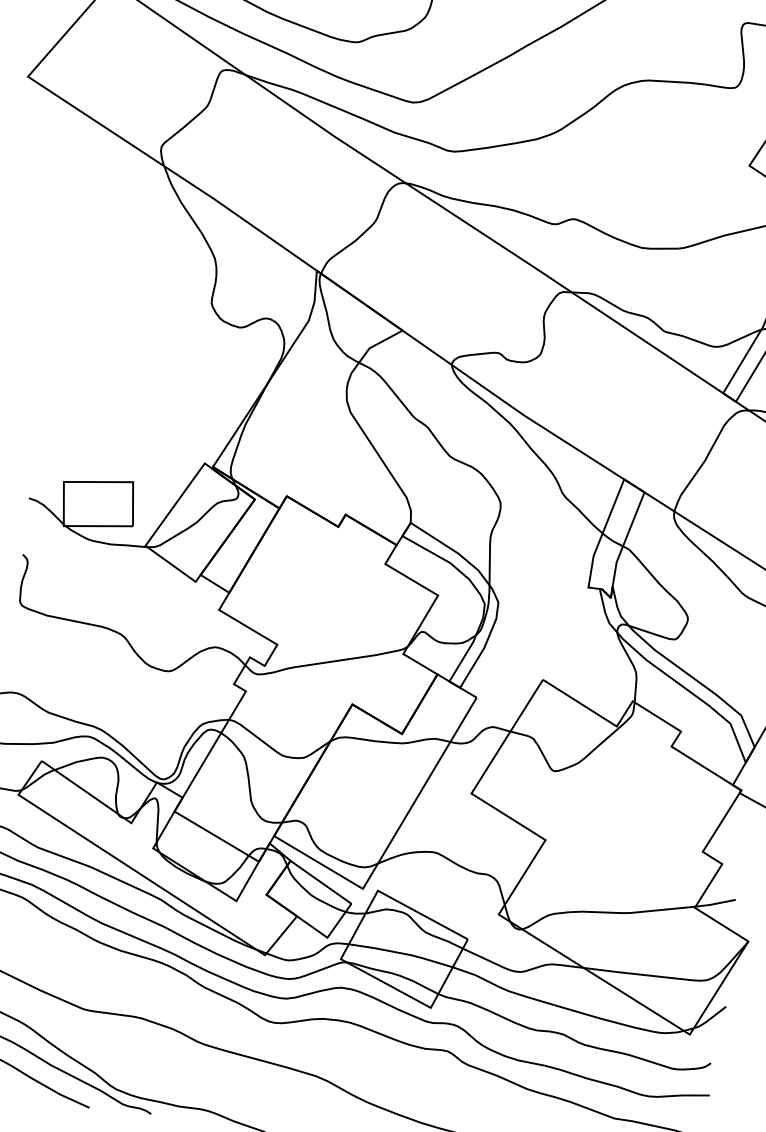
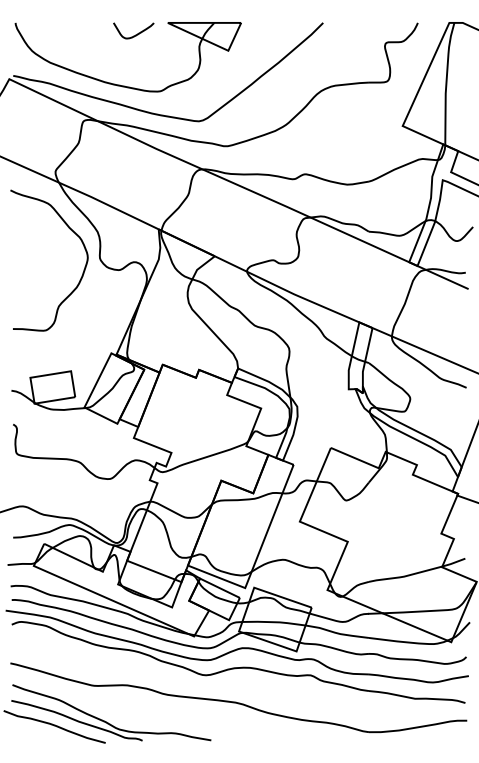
curve: (178, 321) -> (82, 272), added

